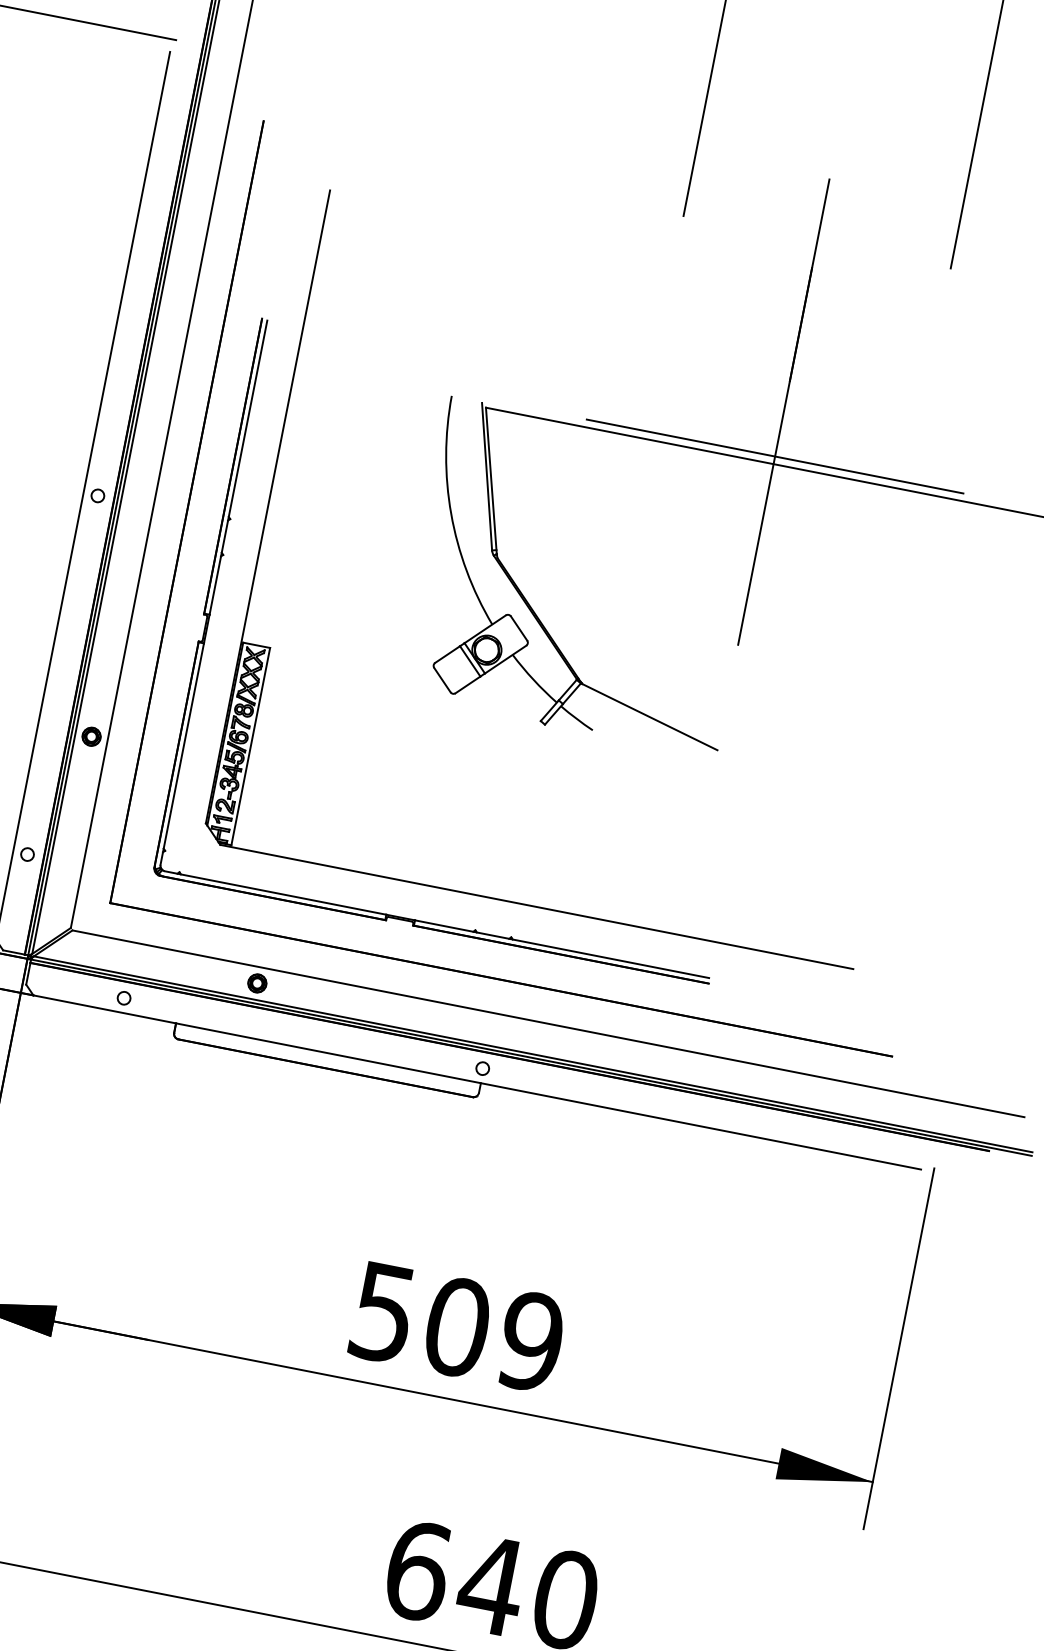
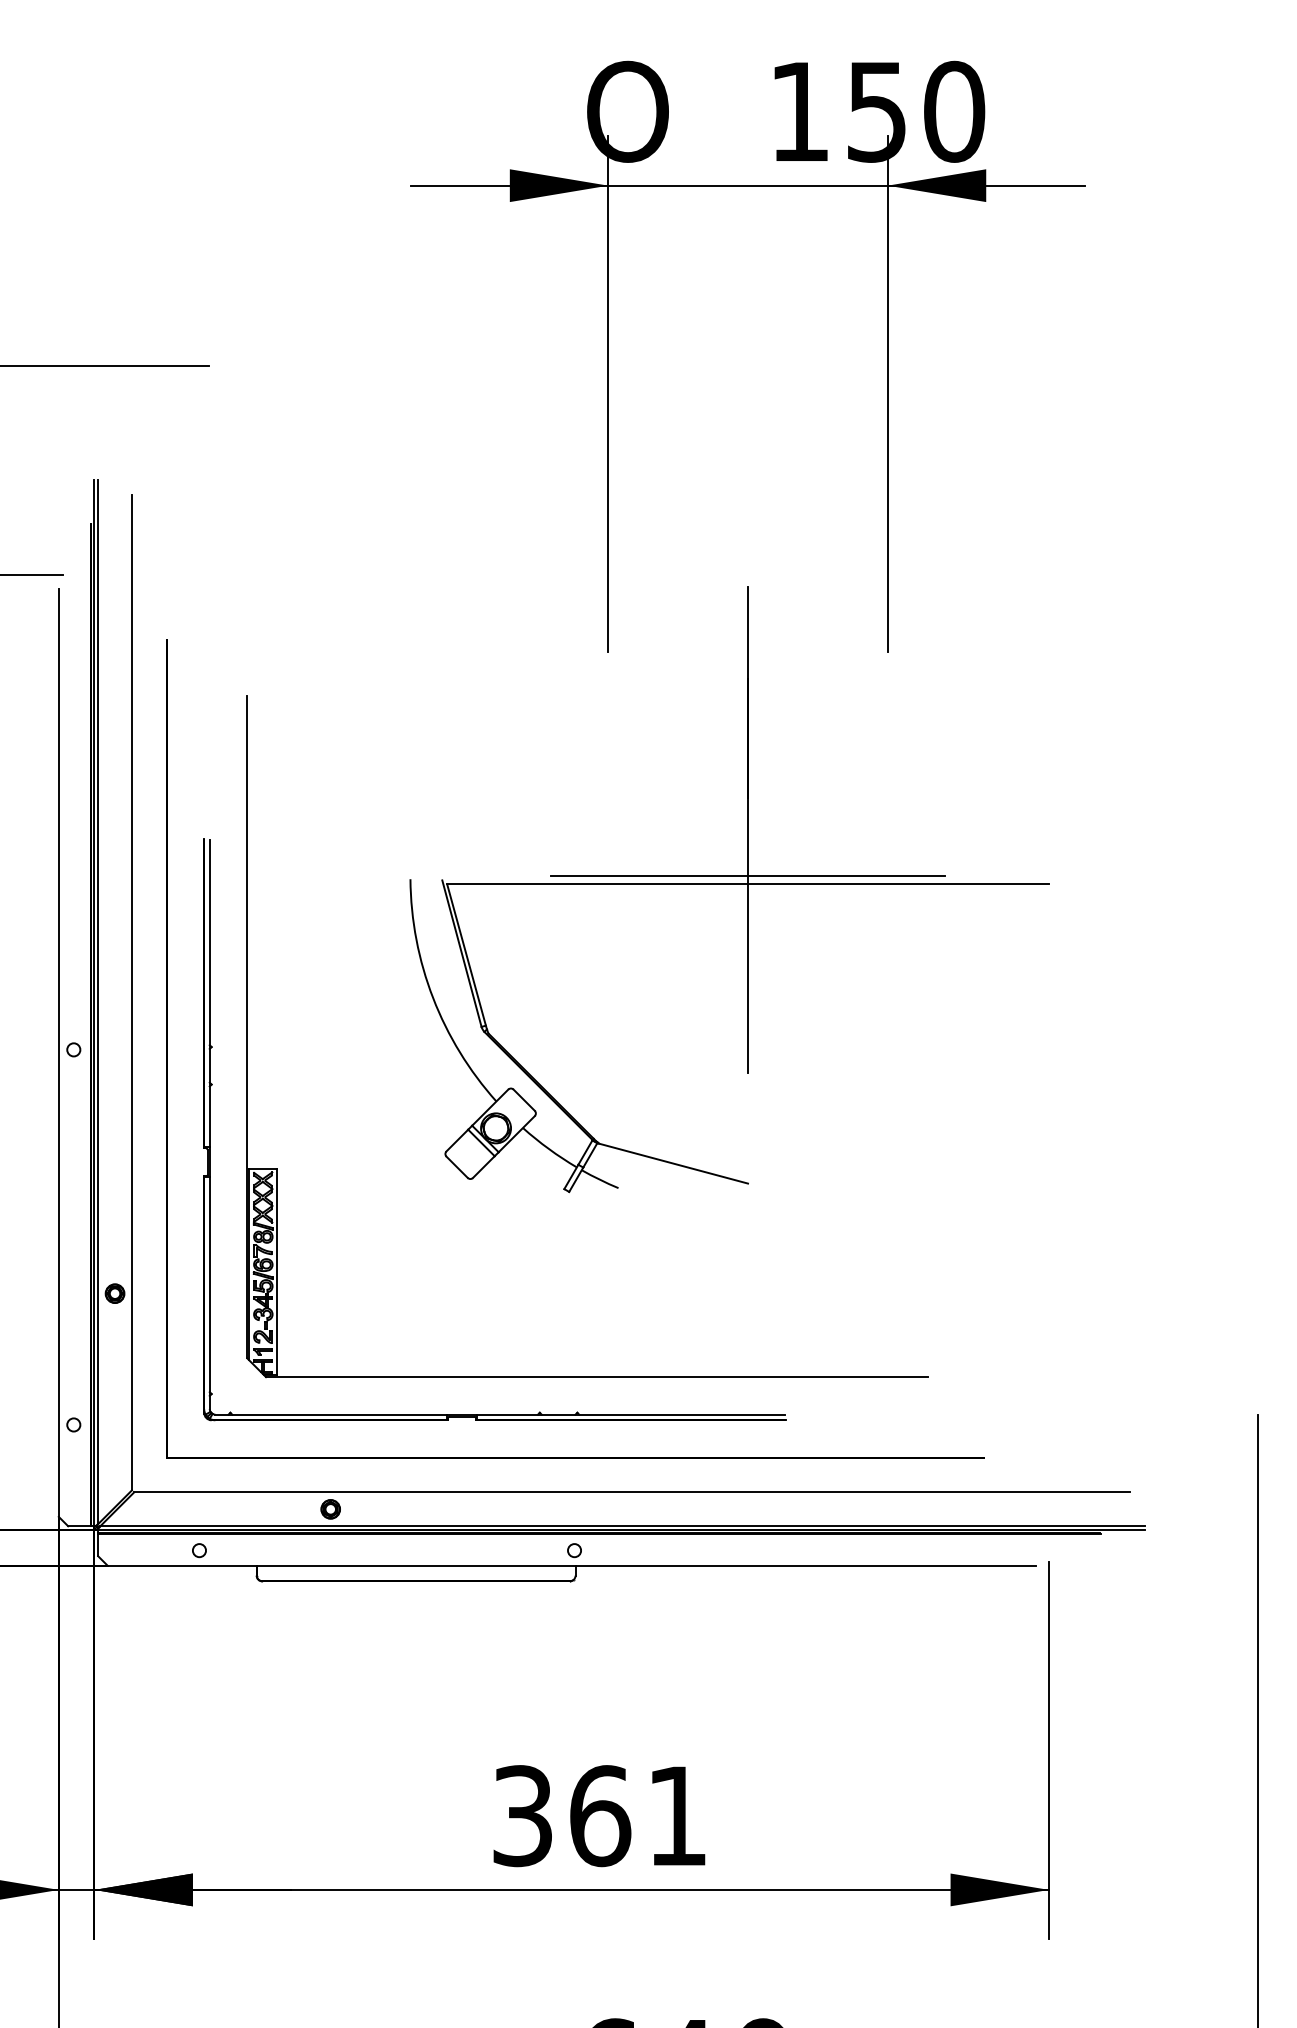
text: (457, 1327) -> (600, 1816), 509 -> 361

